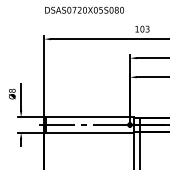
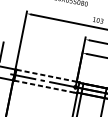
line: (87, 117) -> (46, 75), solid -> dashed
line: (88, 132) -> (44, 86), solid -> dashed

